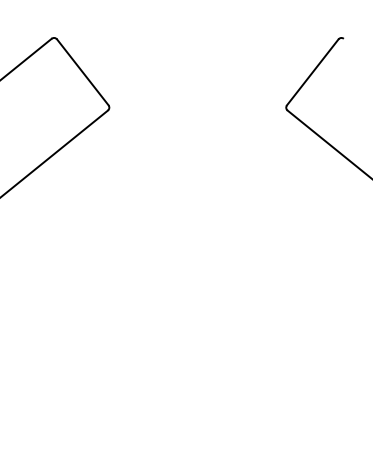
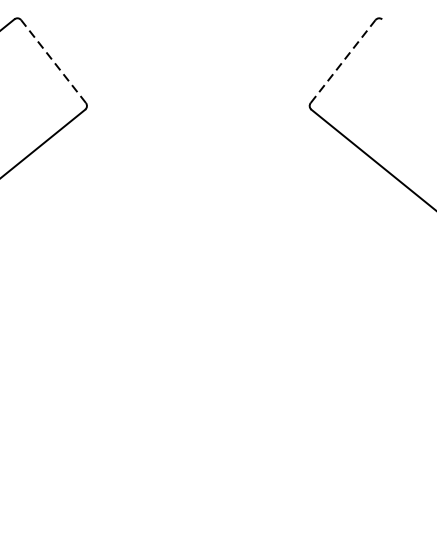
line: (82, 72) -> (53, 61), solid -> dashed
line: (312, 72) -> (342, 61), solid -> dashed

